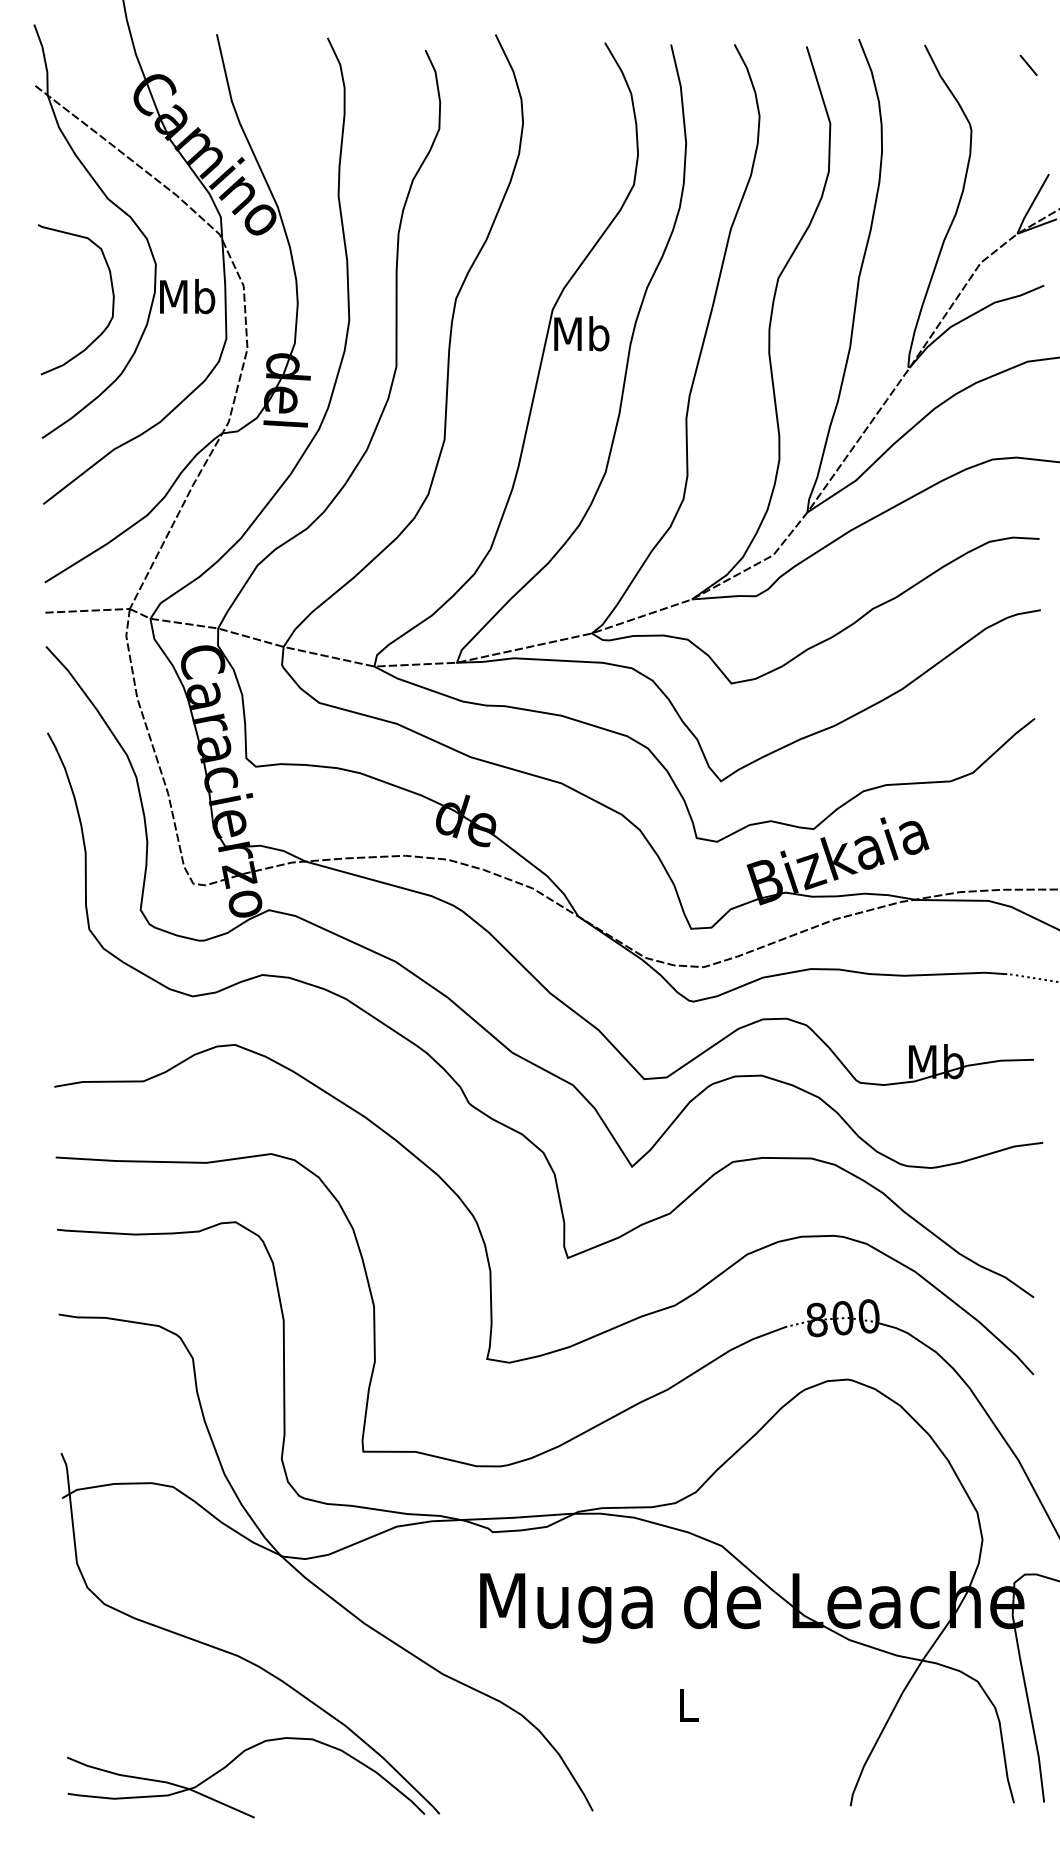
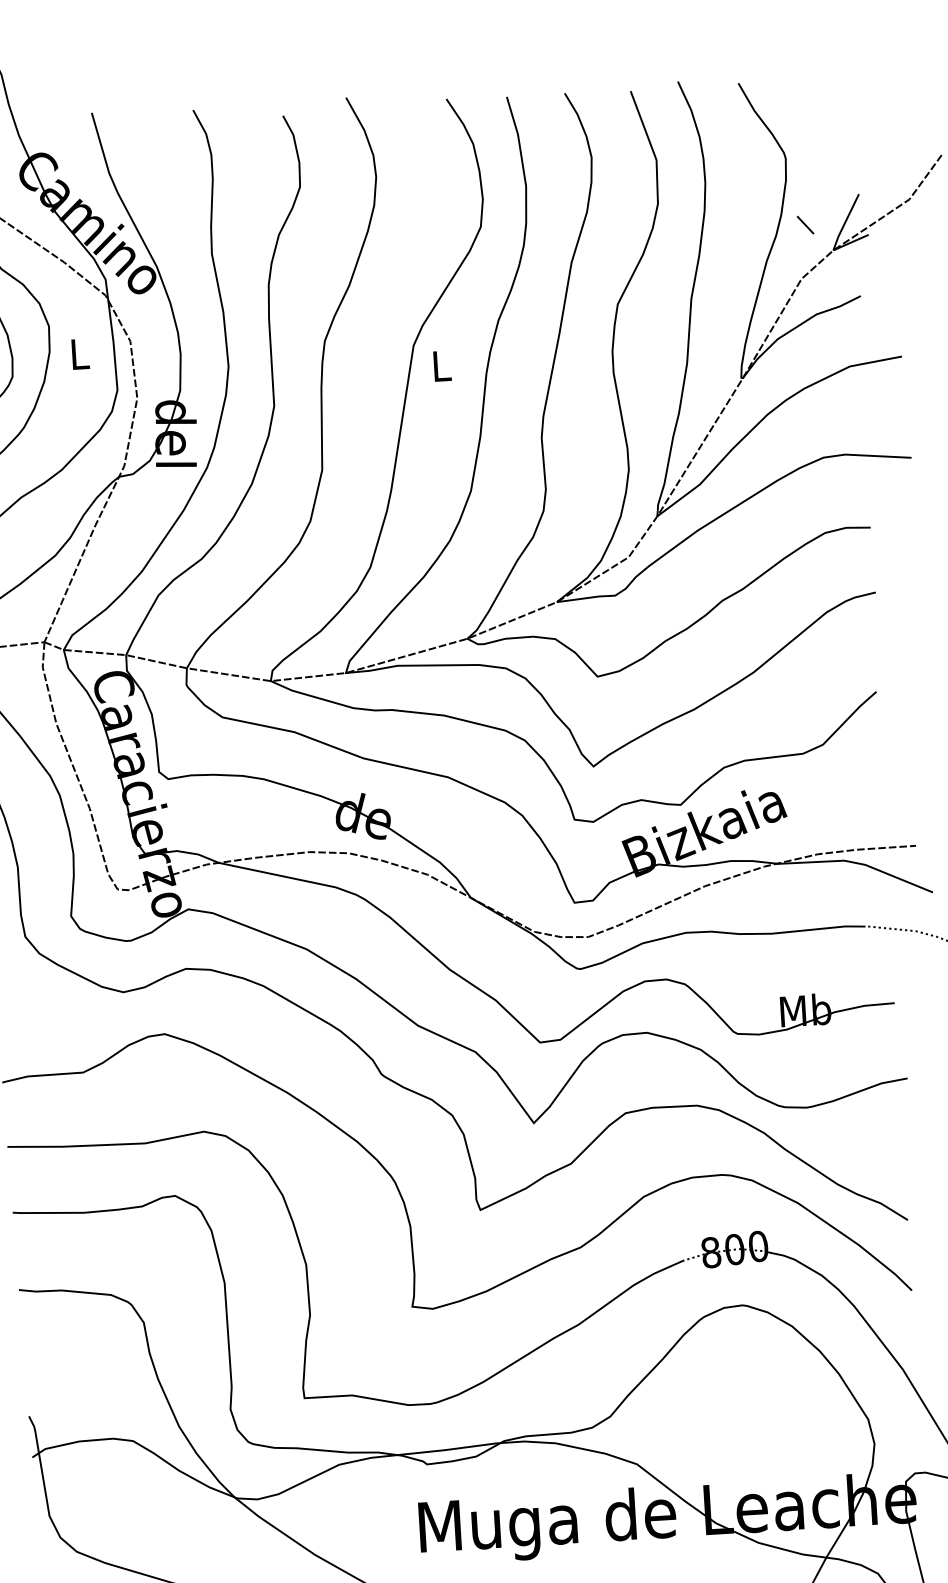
line: (1028, 64) -> (805, 224), moved
text: (187, 296) -> (79, 353), Mb -> L
text: (581, 333) -> (441, 365), Mb -> L

